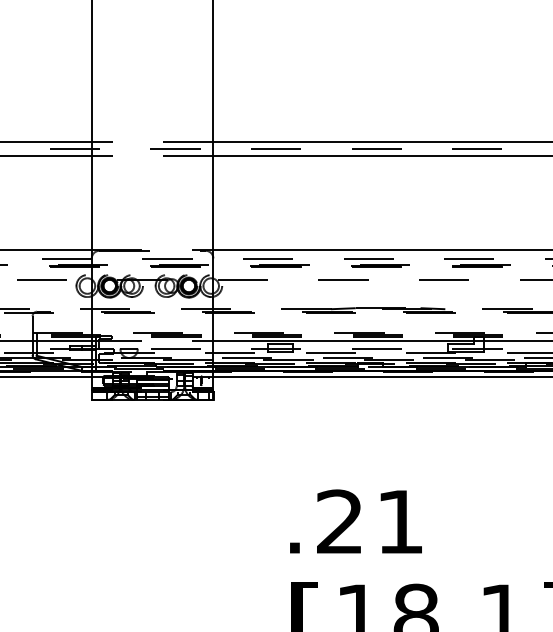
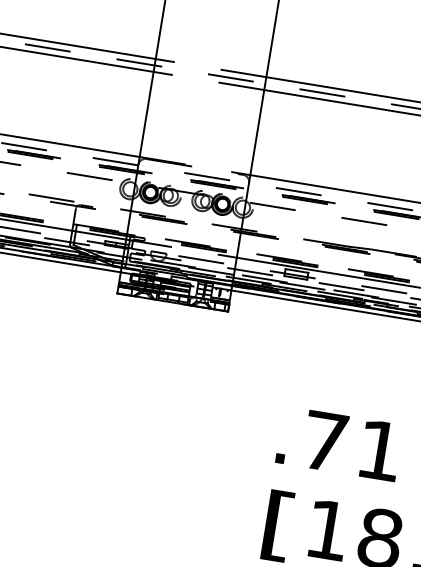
text: (339, 521) -> (324, 441), .21 -> .71

